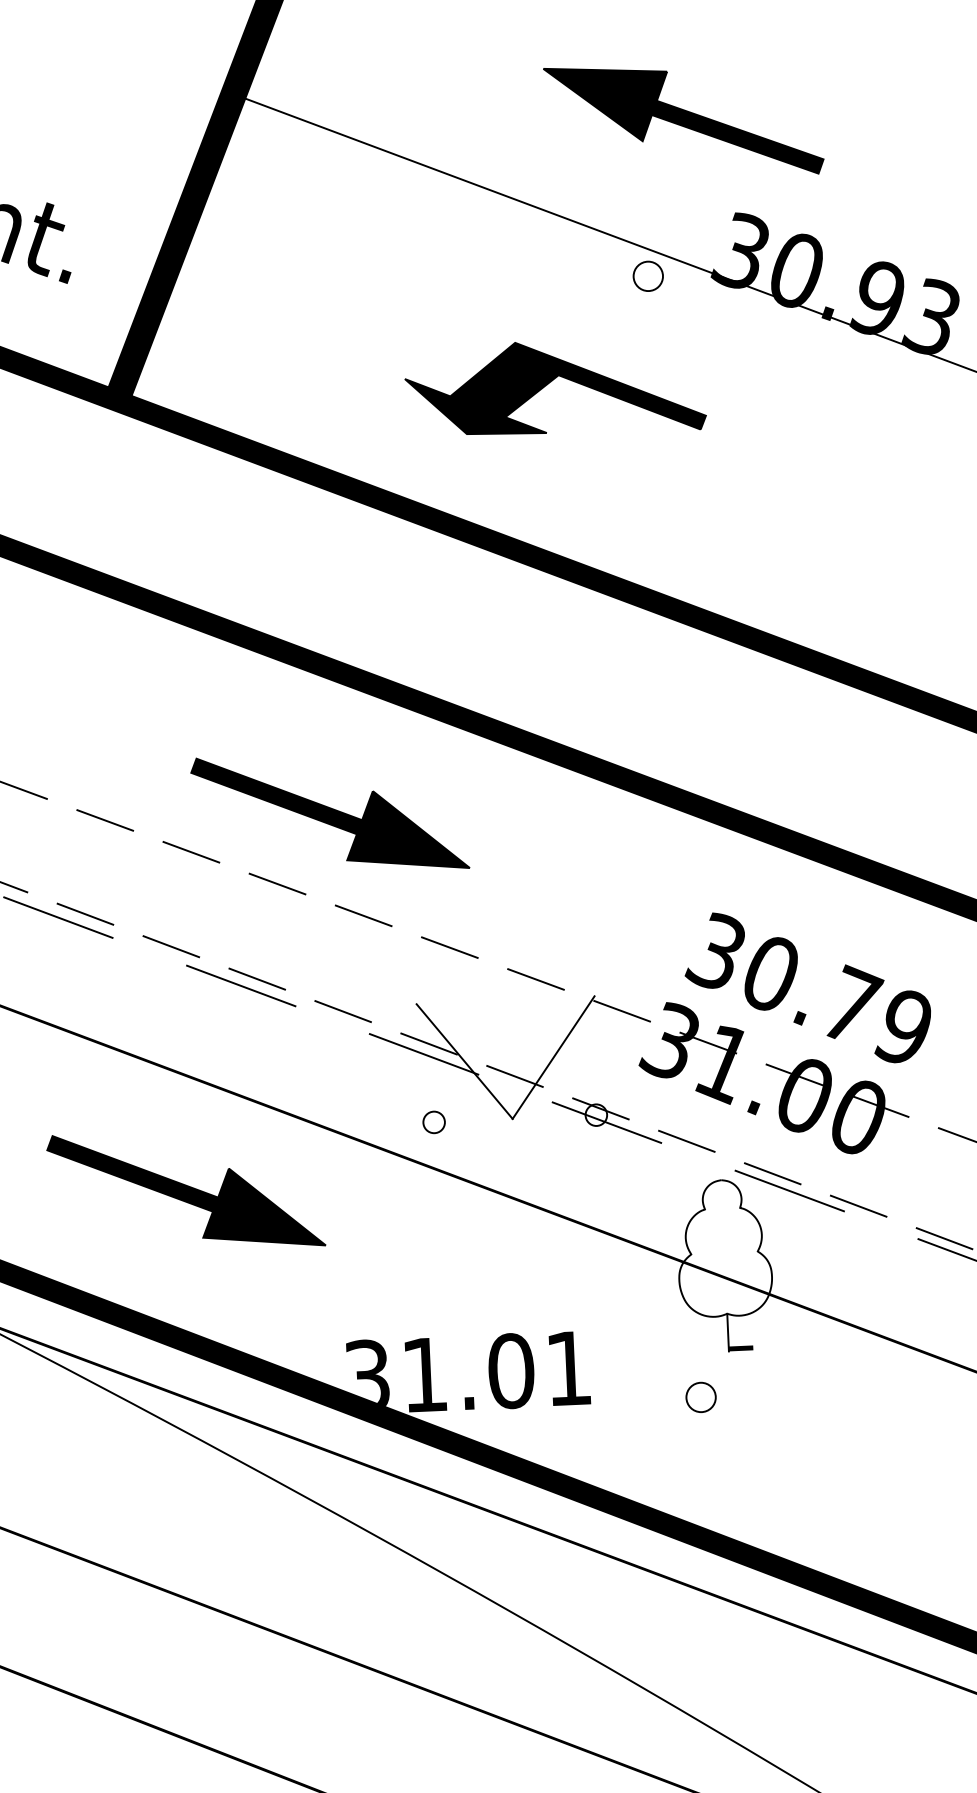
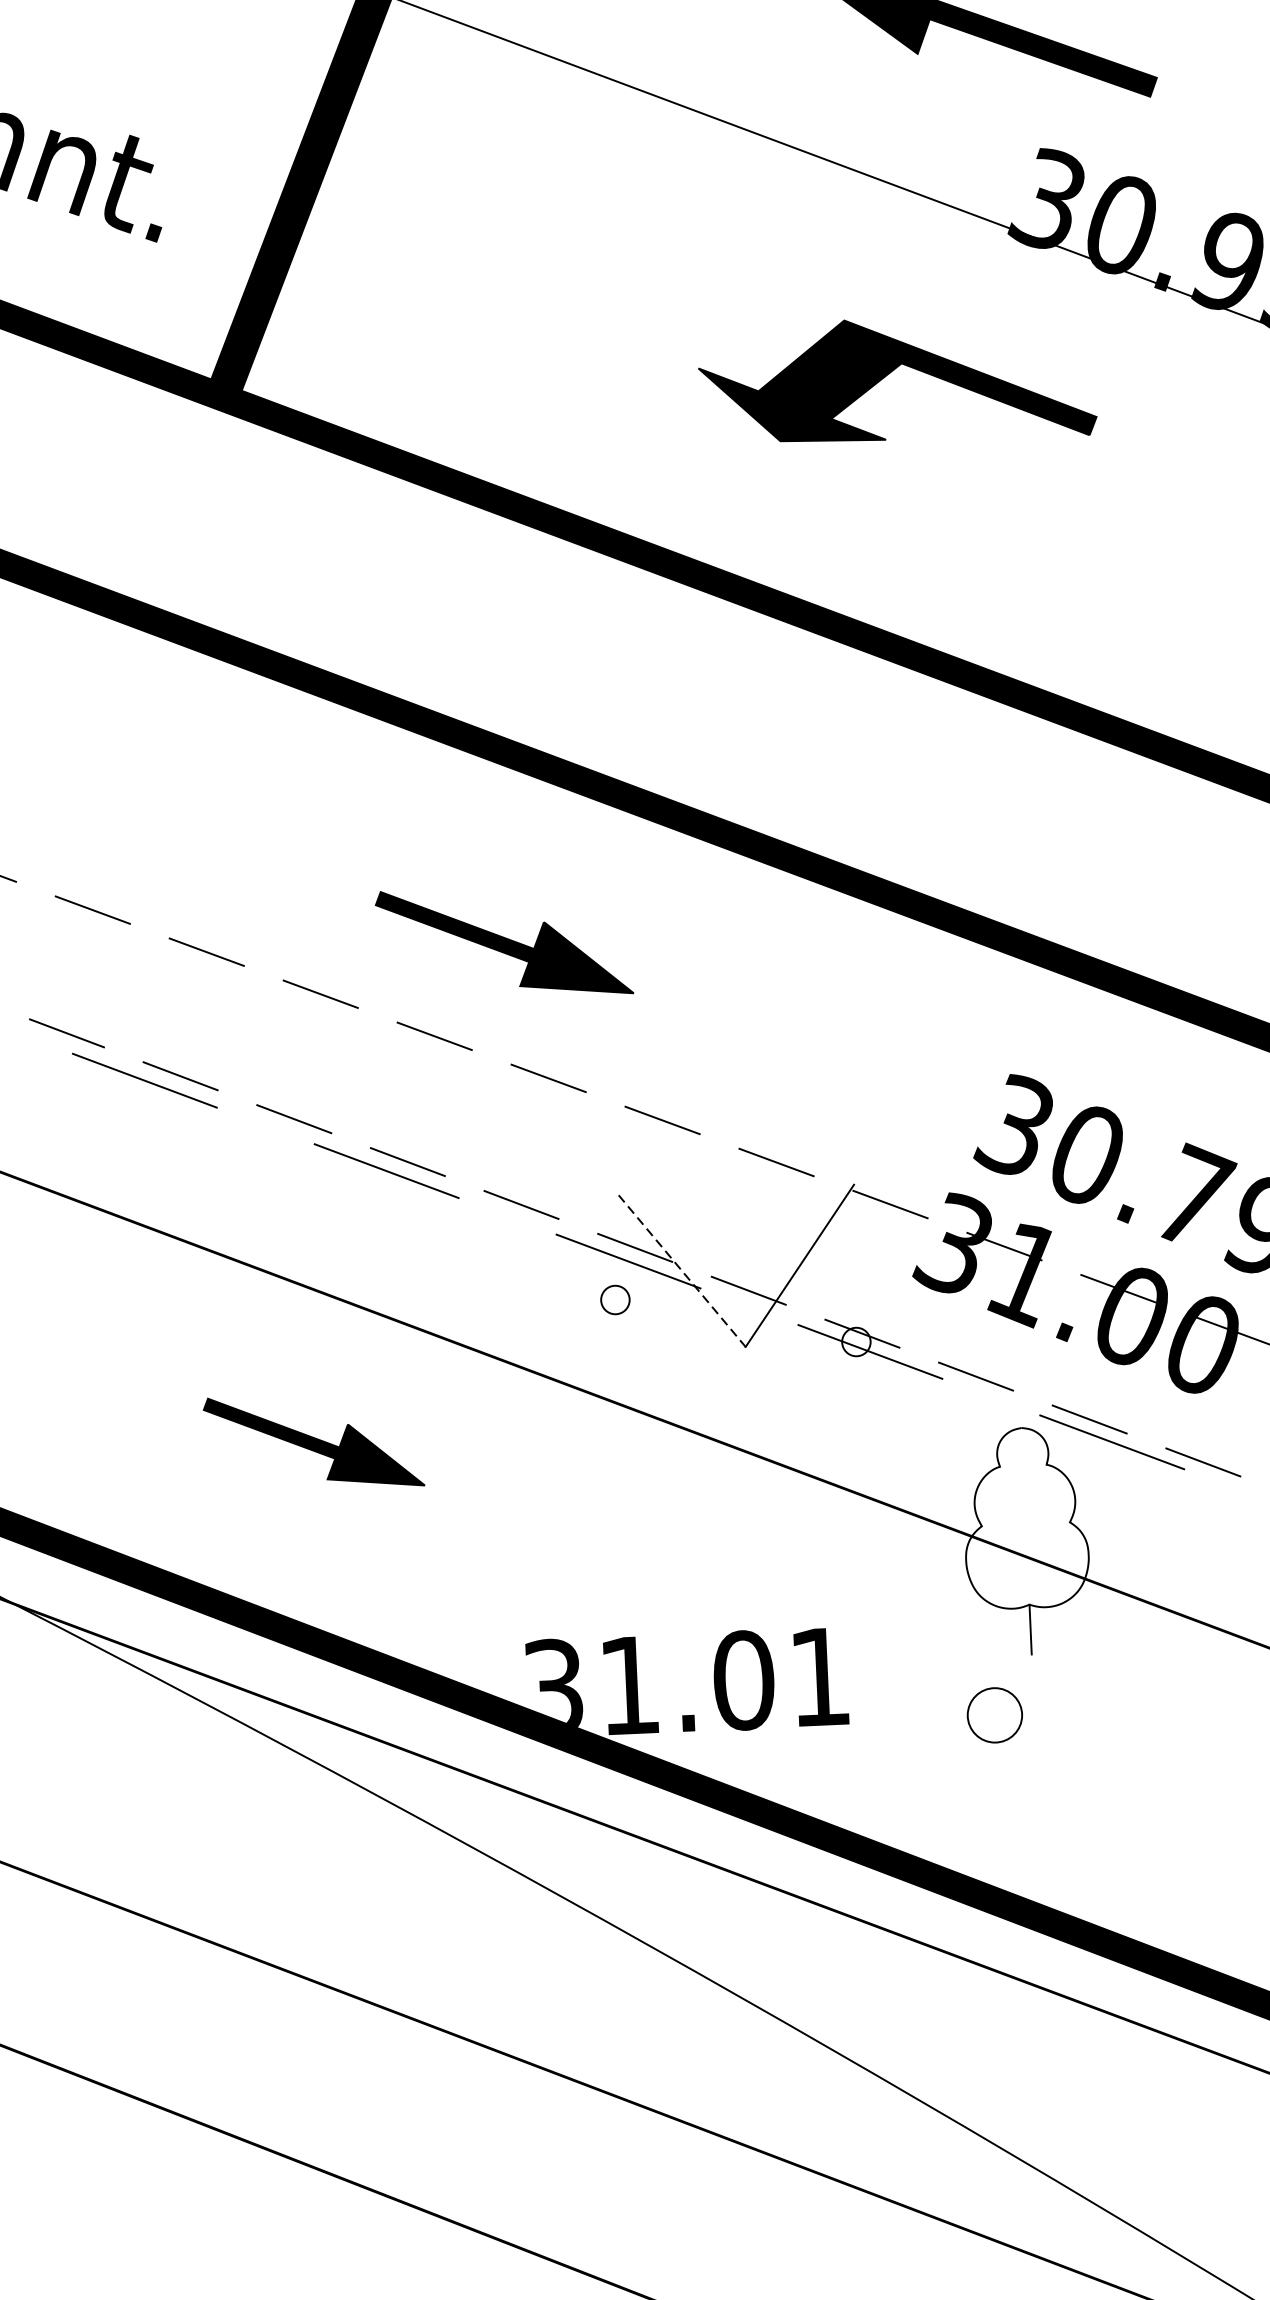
circle: (647, 275) -> (924, 231), removed
part: (551, 382) -> (892, 372), moved
part: (330, 812) -> (504, 941), size x0.7
line: (464, 1061) -> (681, 1271), solid -> dashed
circle: (433, 1122) -> (614, 1300), moved
part: (186, 1190) -> (314, 1441), size x0.6
fill: (740, 1348) -> (1047, 1650), removed
circle: (700, 1397) -> (994, 1715), size x1.4

